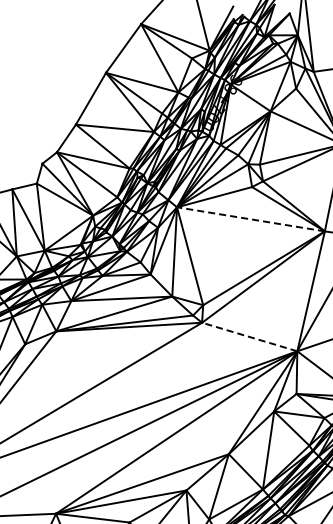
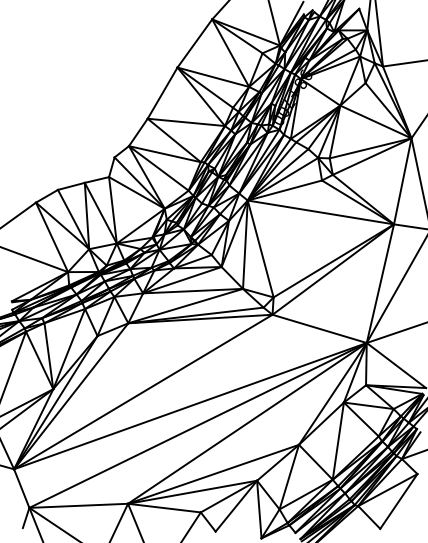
line: (250, 219) -> (320, 212), dashed -> solid
line: (249, 336) -> (319, 328), dashed -> solid

